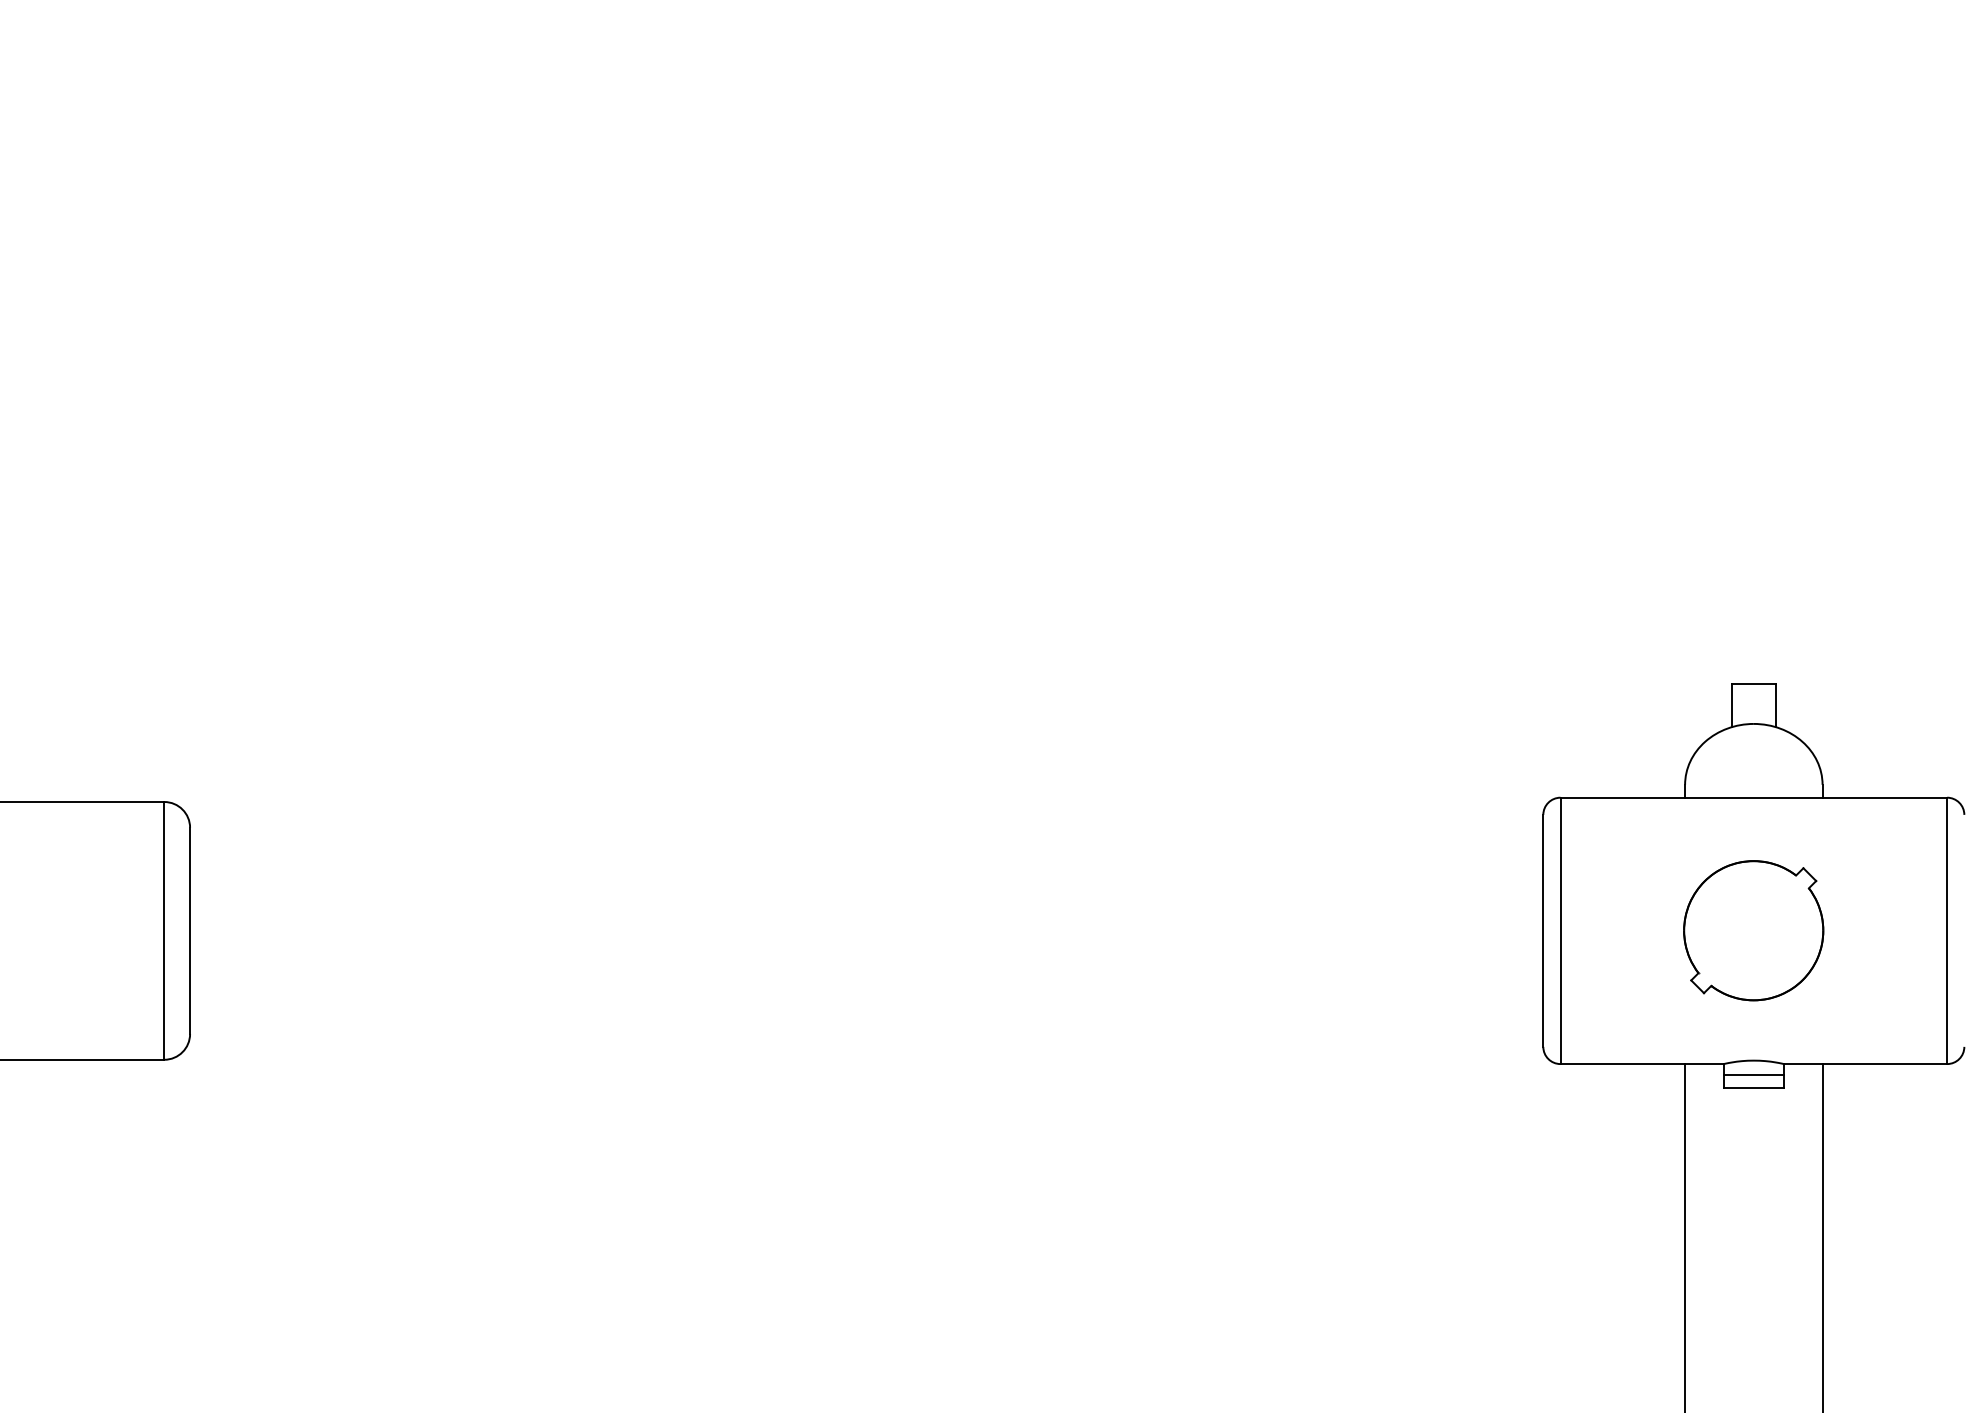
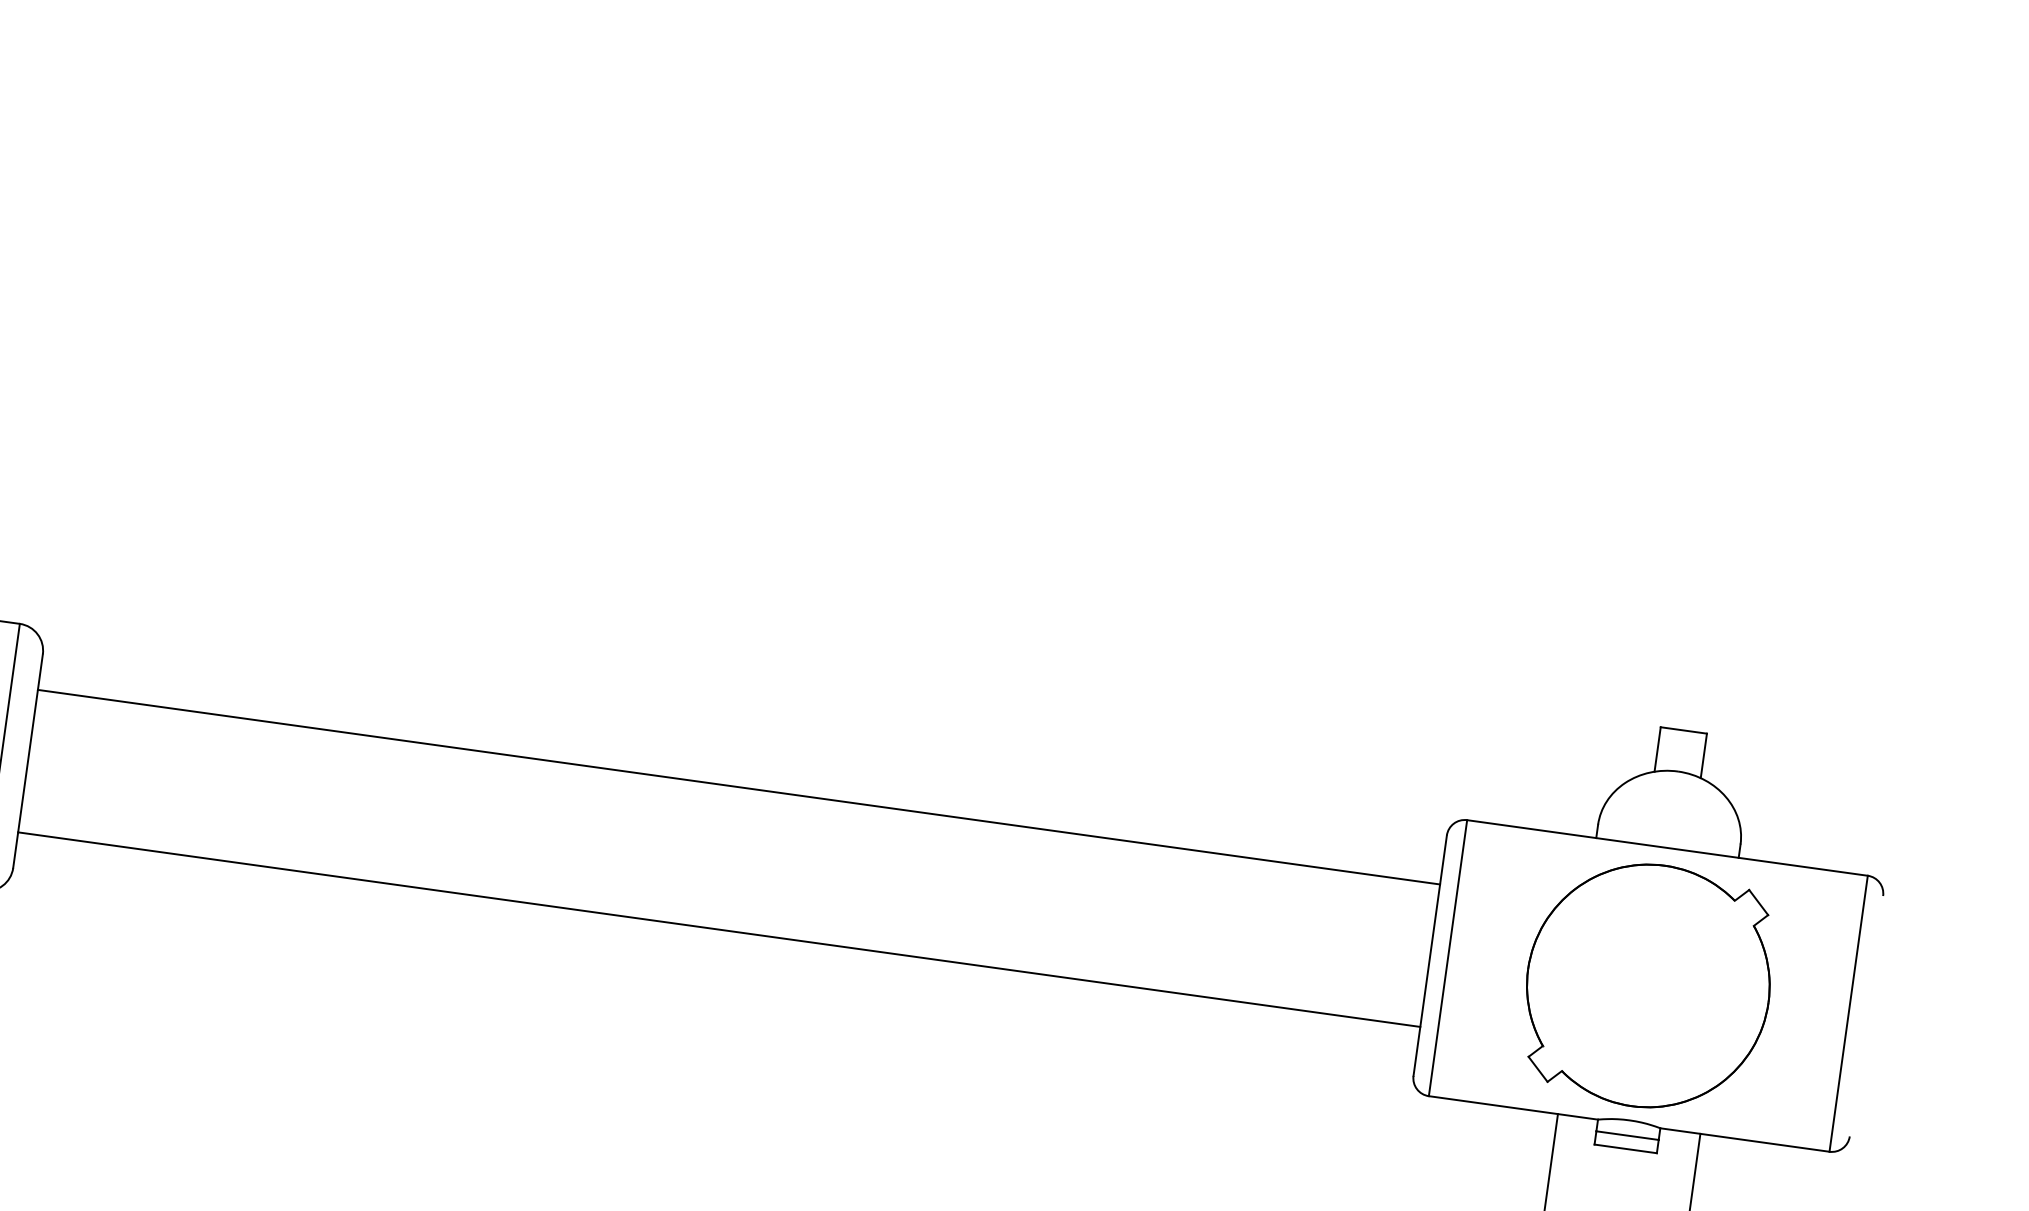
line: (866, 862) -> (738, 787), added
part: (1753, 930) -> (1648, 985), size x1.67
line: (866, 999) -> (719, 929), added

